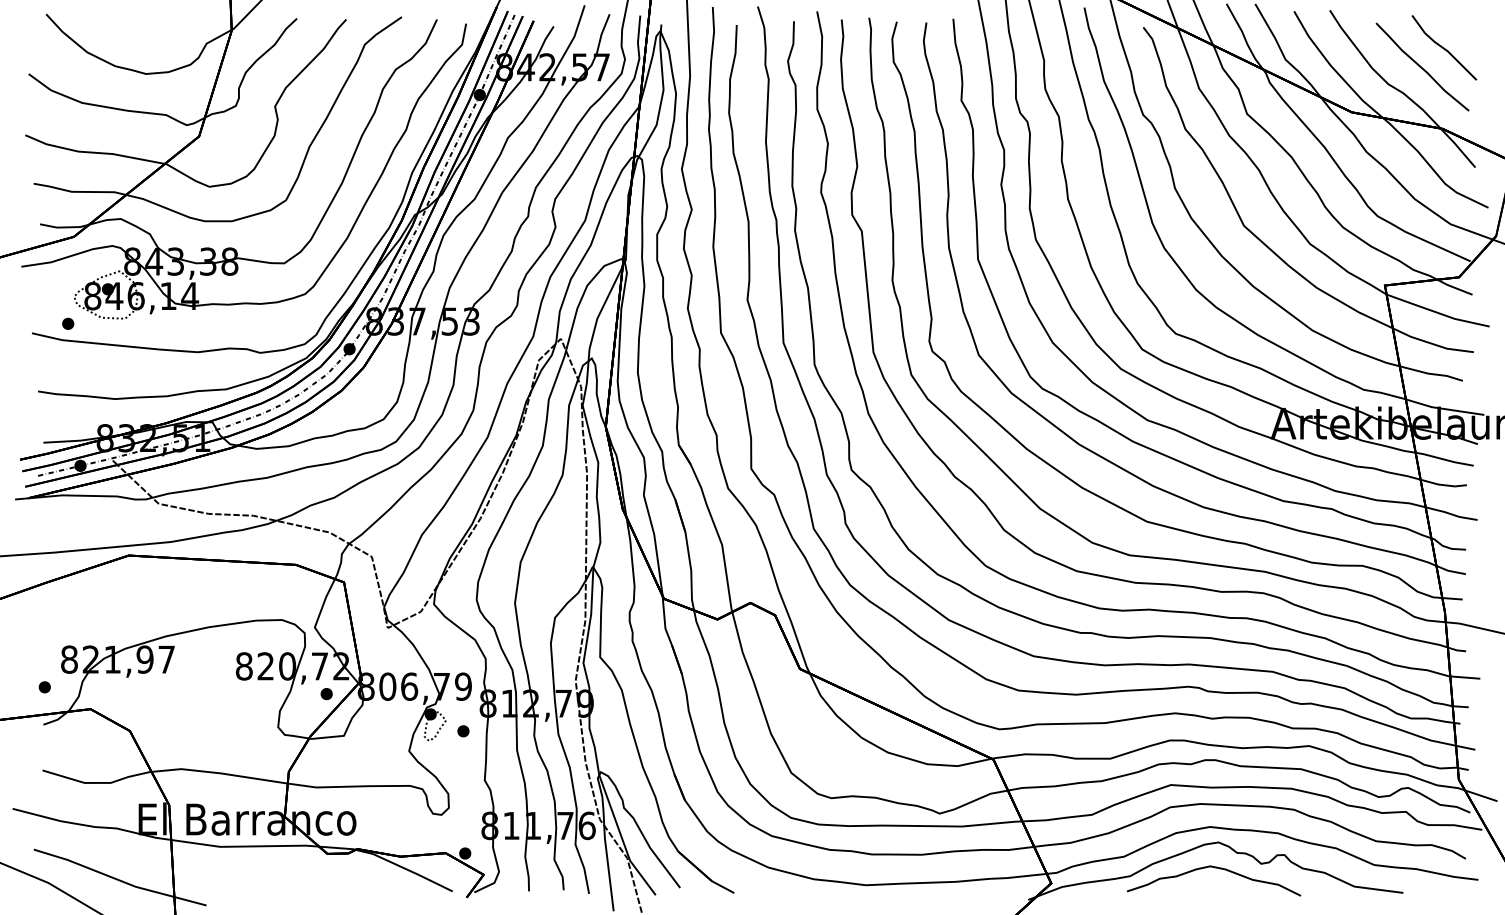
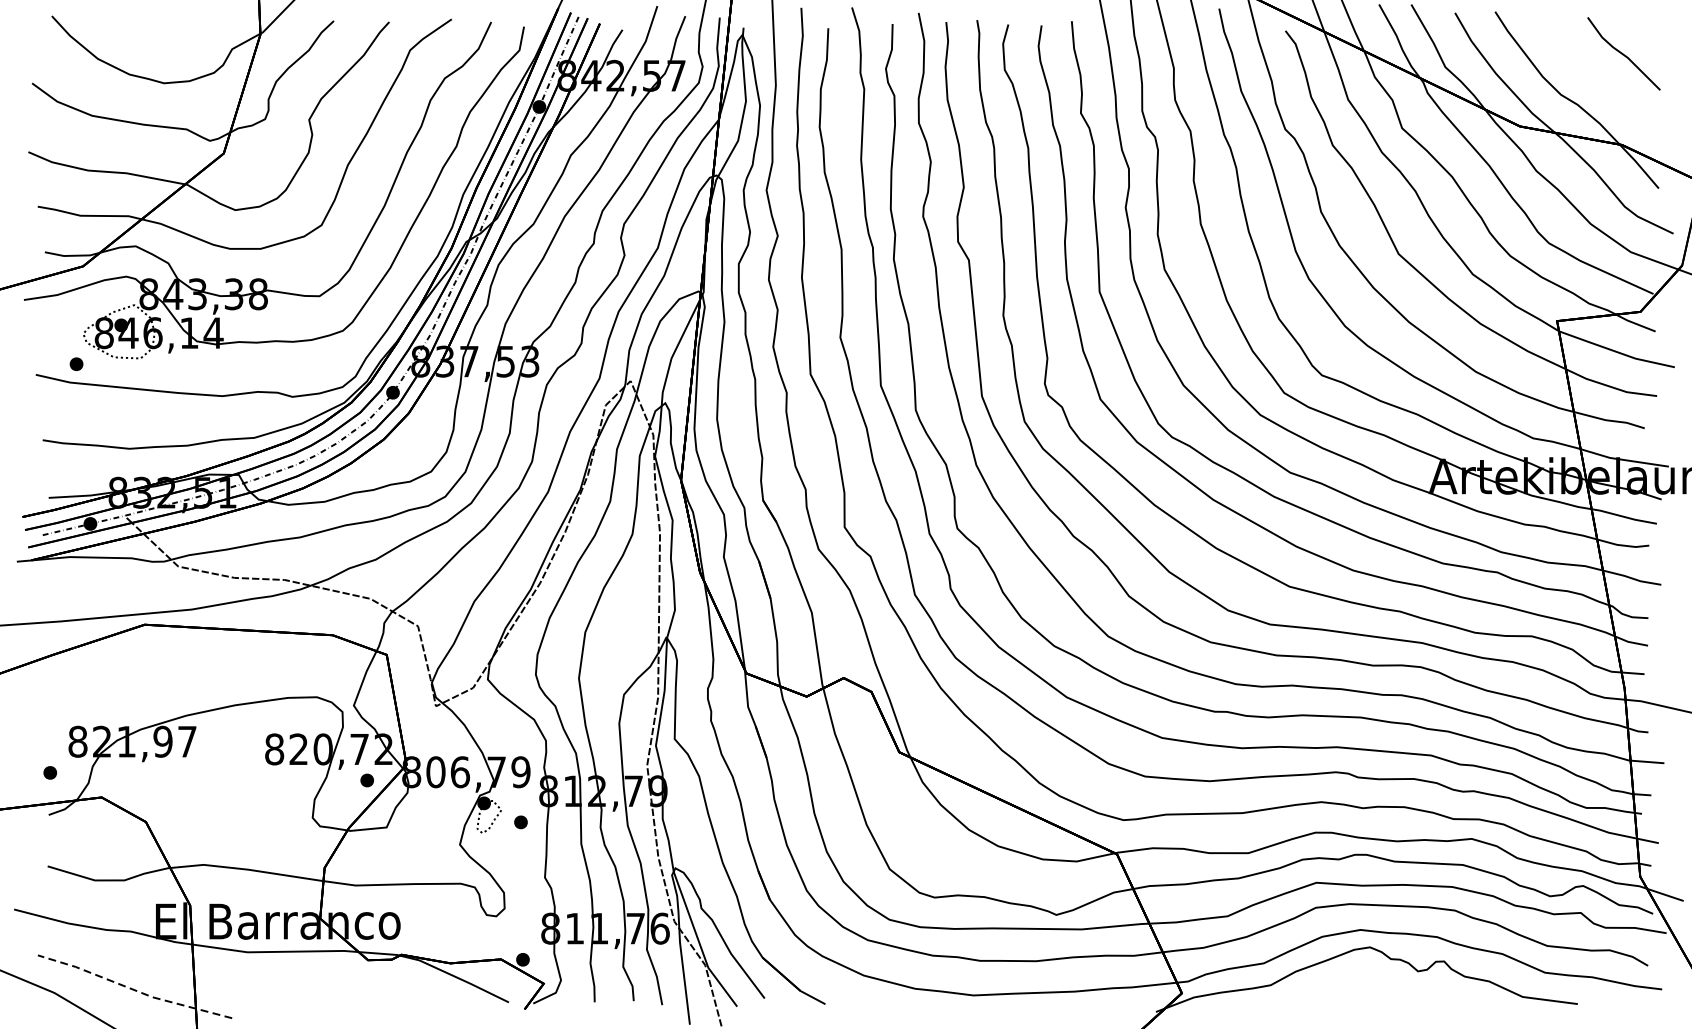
curve: (1421, 66) -> (1598, 74), removed
curve: (1214, 868) -> (1365, 976), removed
line: (119, 880) -> (134, 990), solid -> dashed

